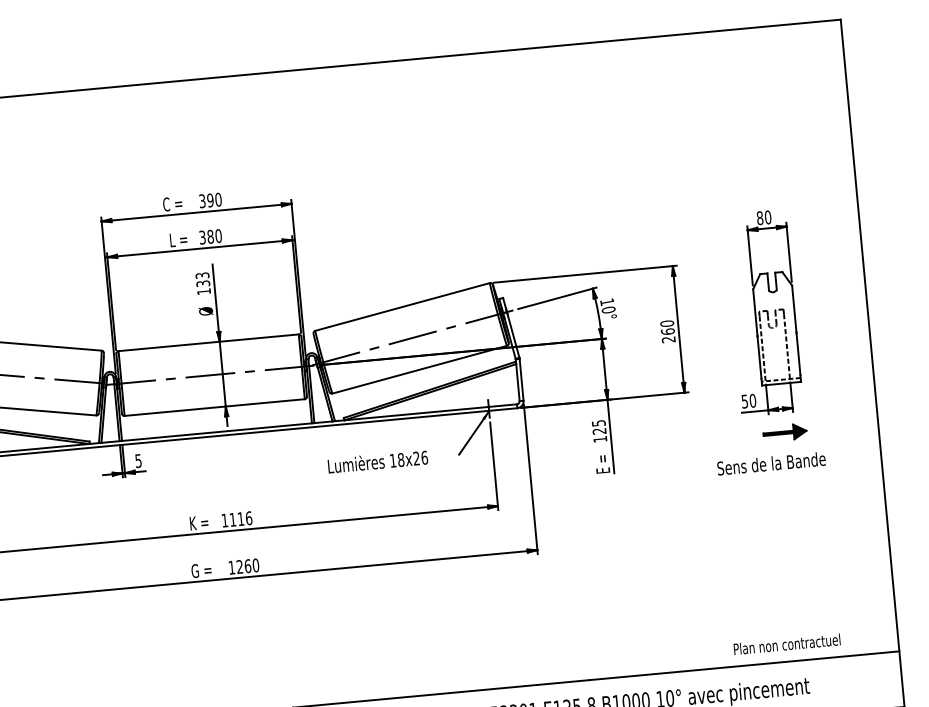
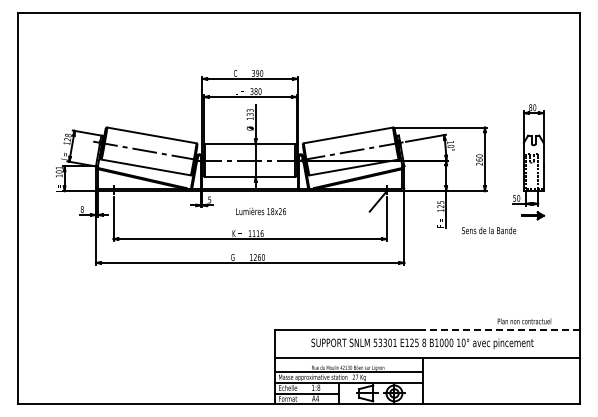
text: (376, 461) -> (260, 211), moved
text: (772, 463) -> (489, 230), moved
line: (745, 666) -> (502, 330), solid -> dashed

